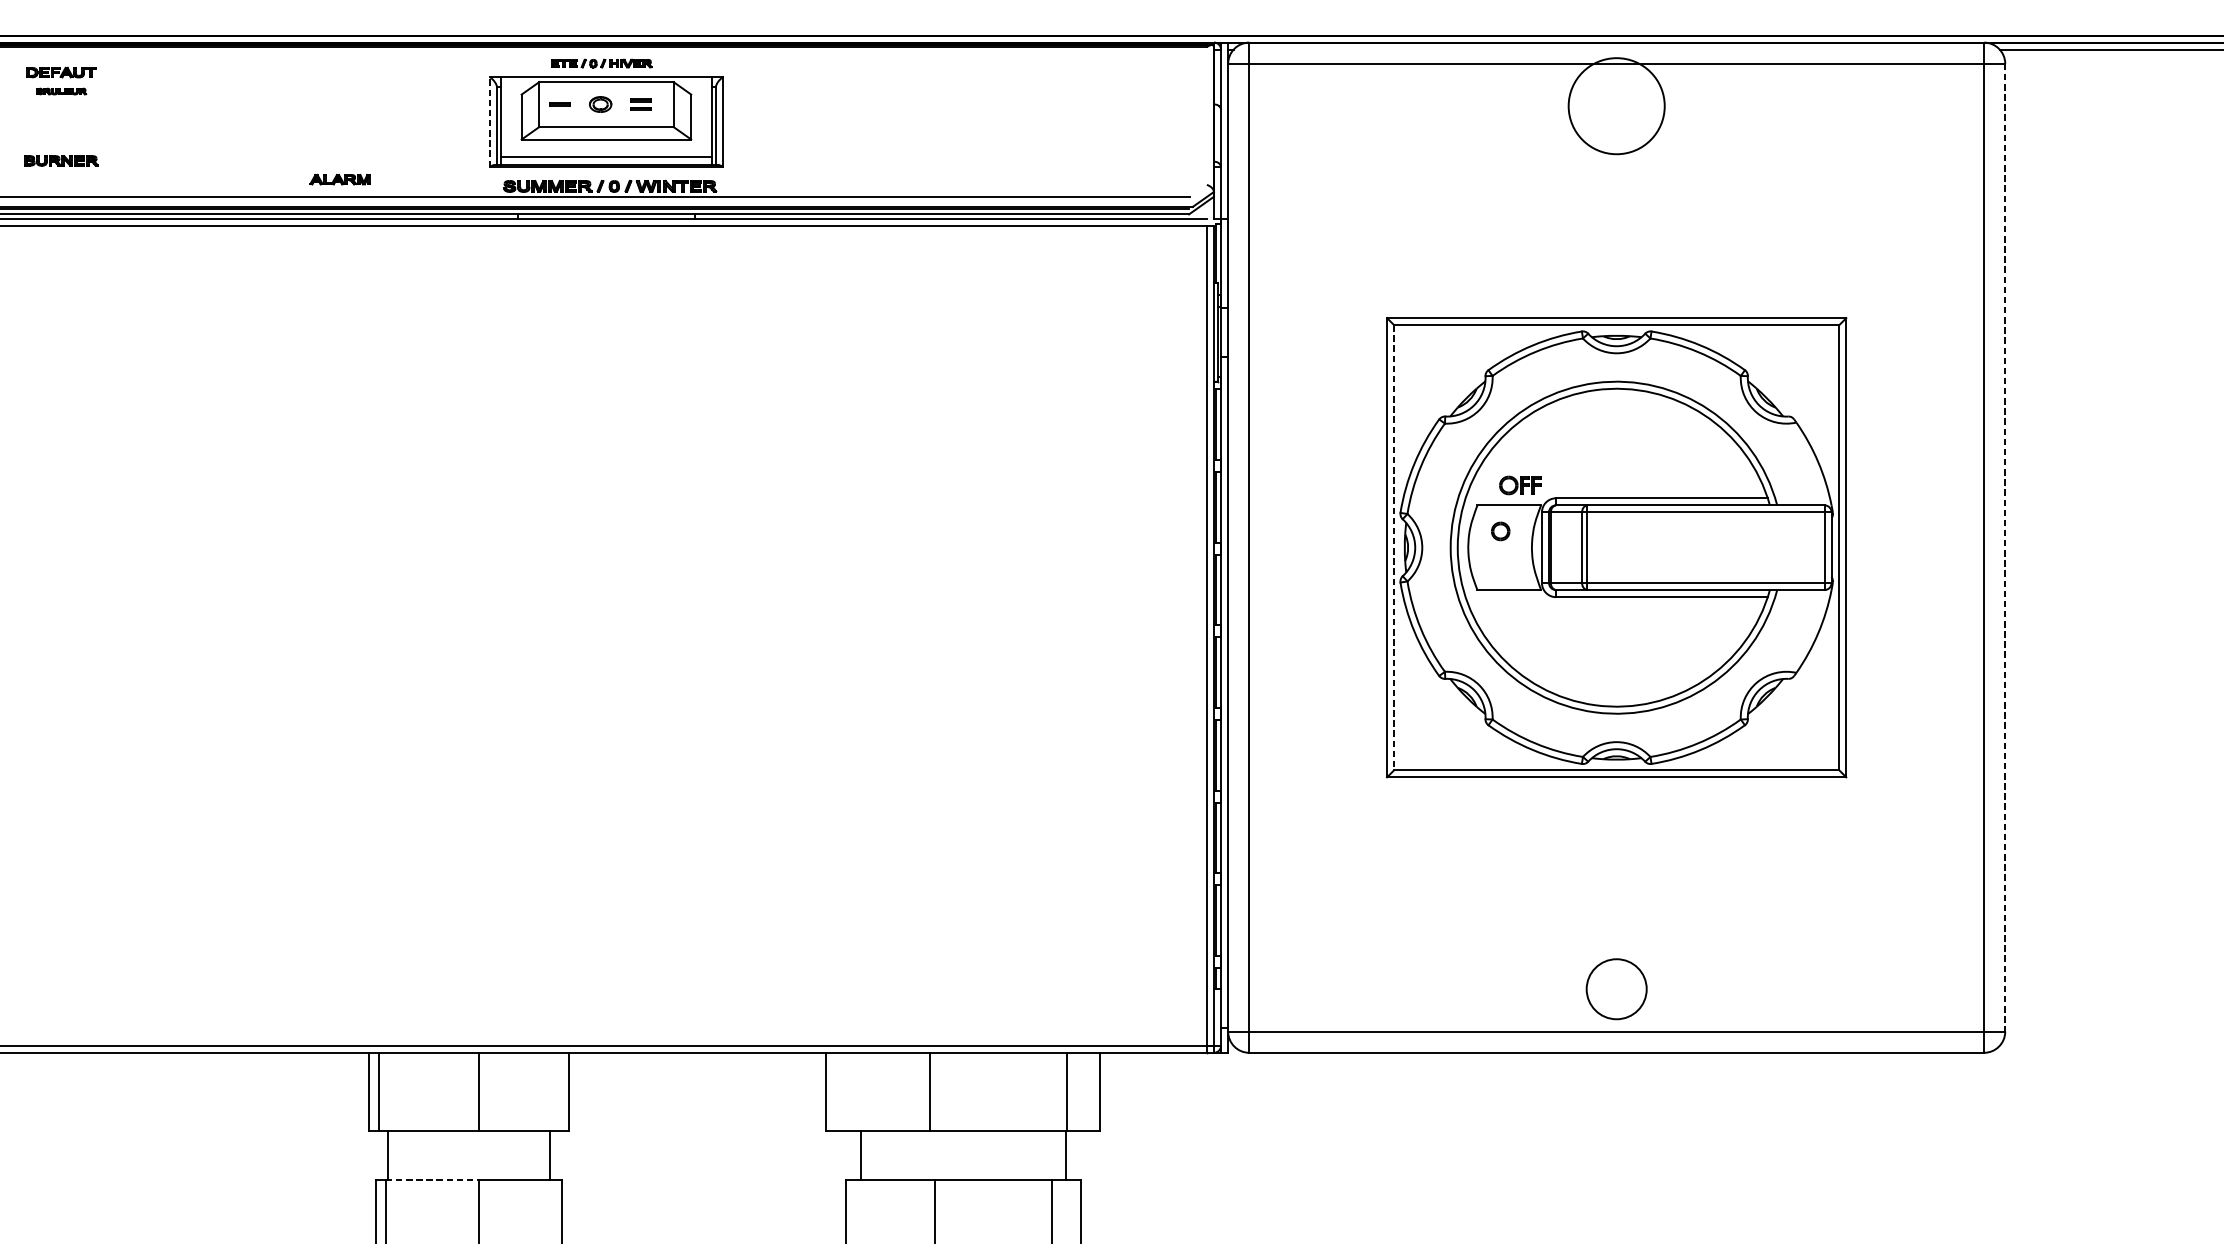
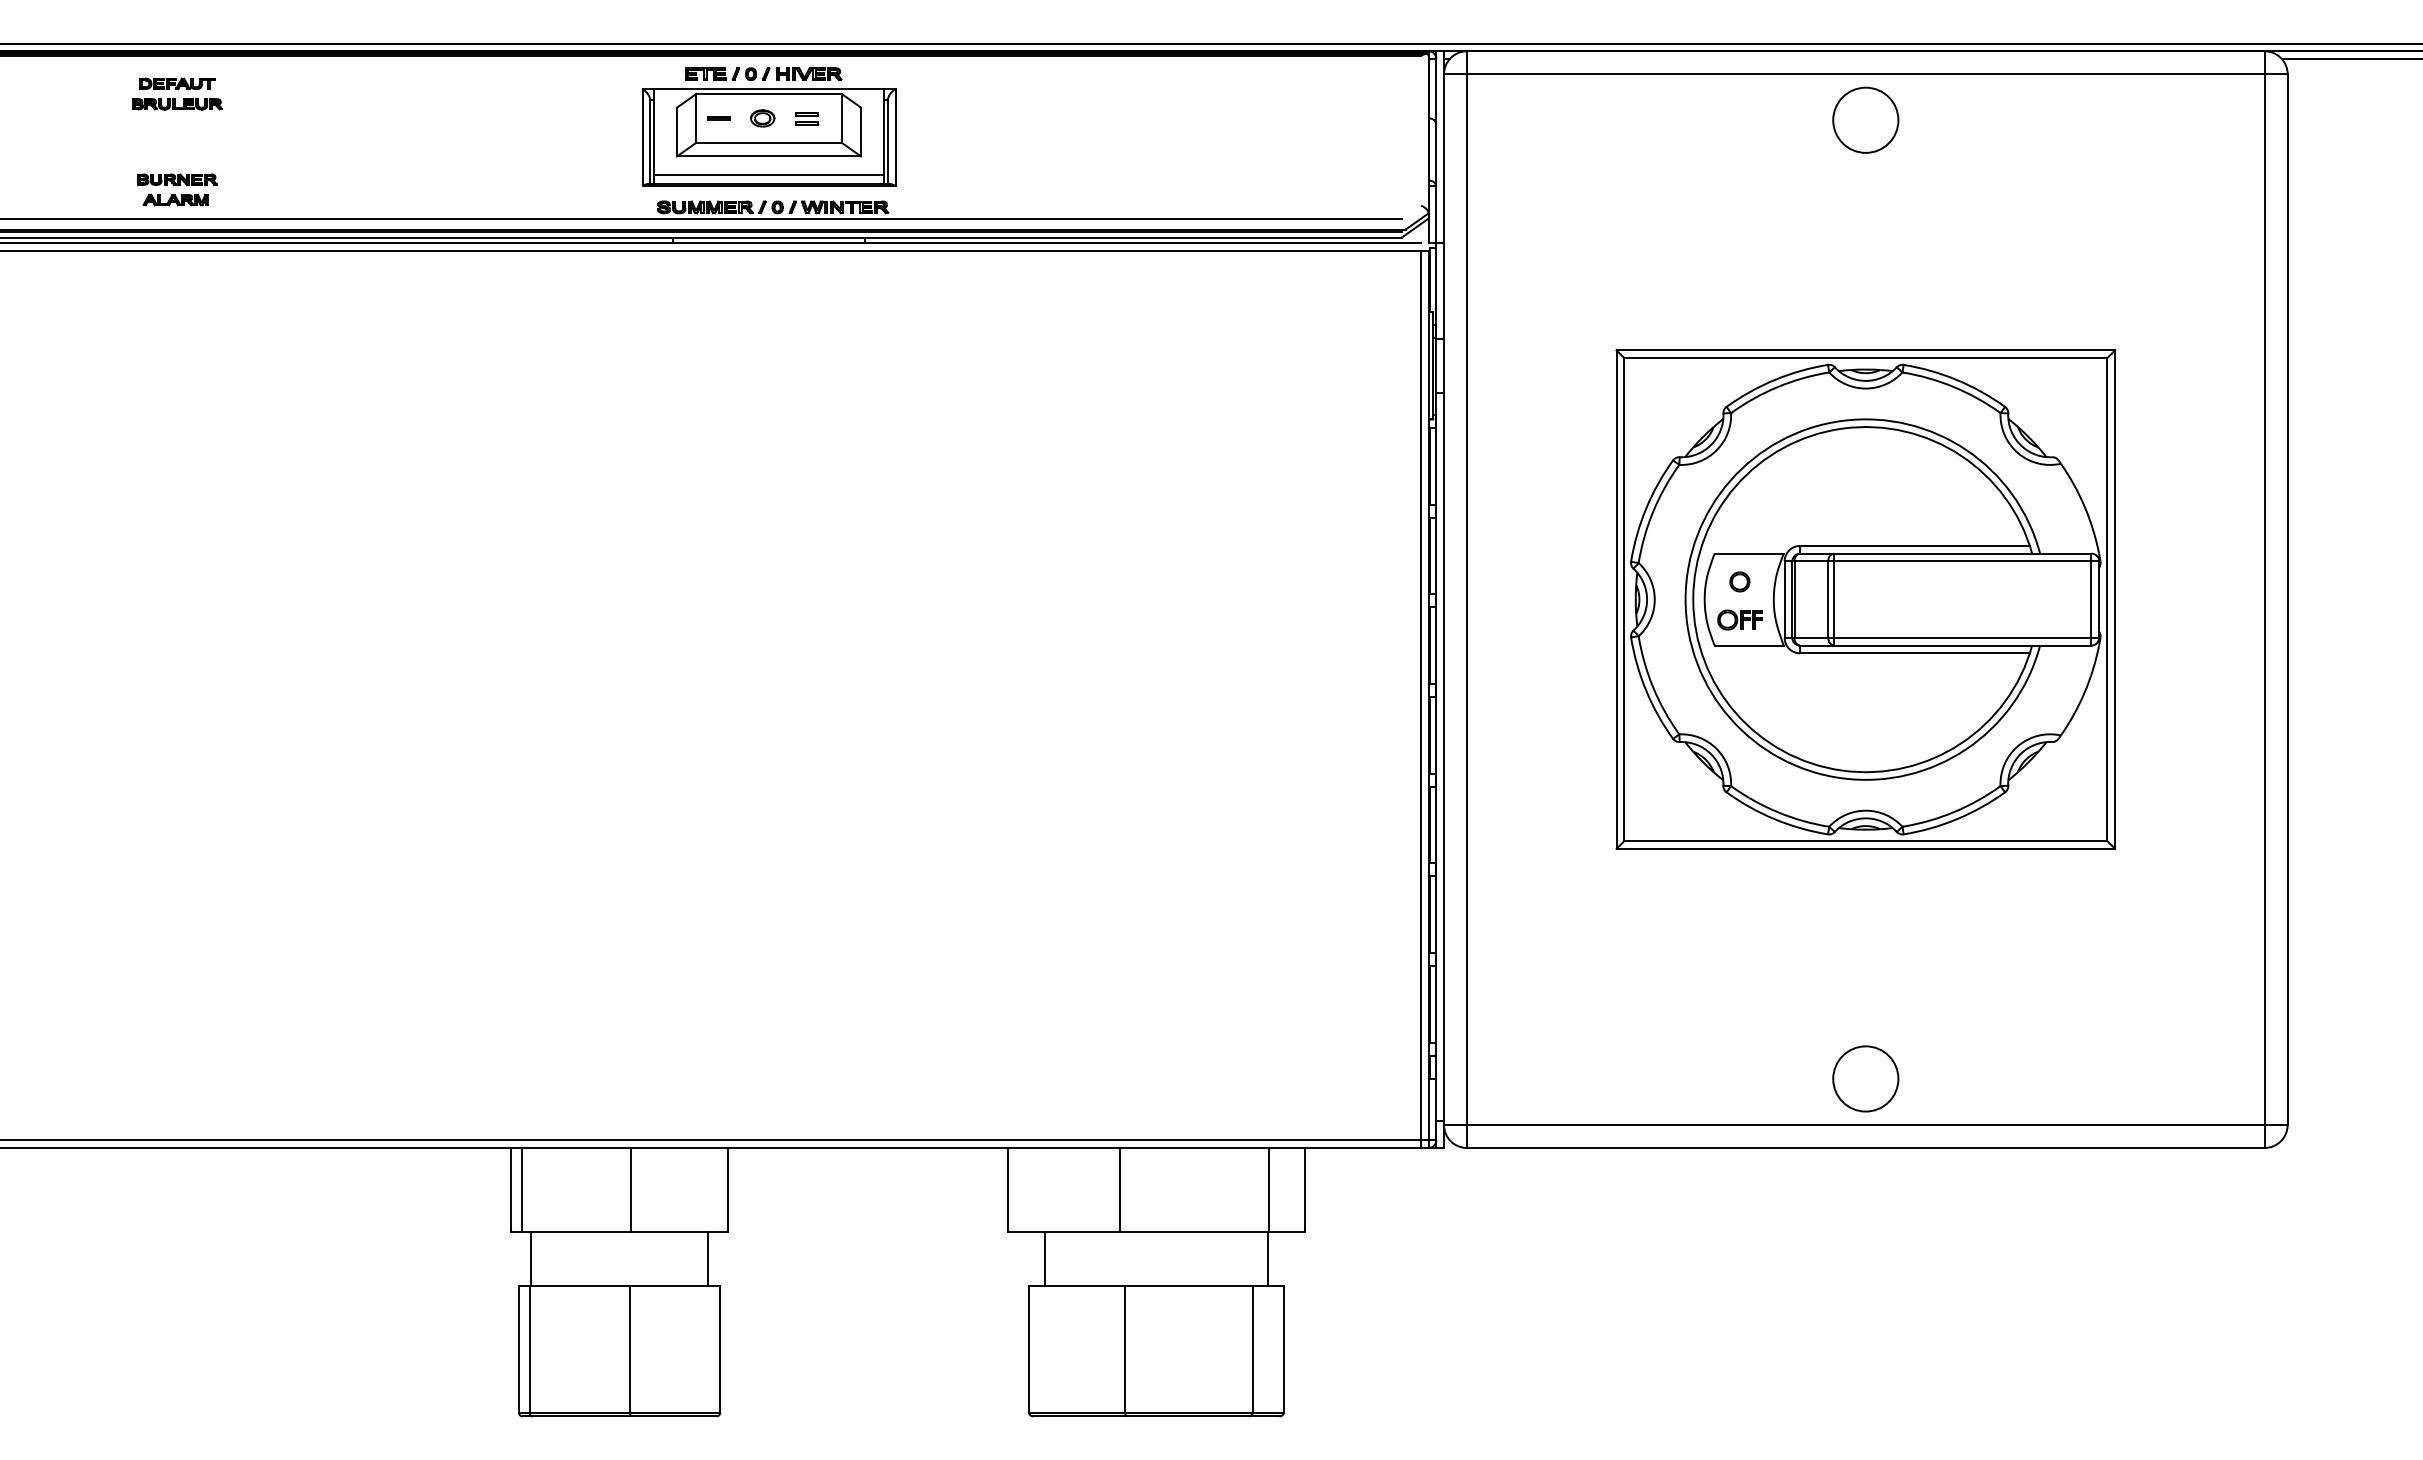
part: (601, 63) -> (763, 73), size x1.43
part: (61, 91) -> (177, 104), size x1.67
circle: (1616, 105) -> (1865, 119), size x0.62
line: (489, 122) -> (642, 137), dashed -> solid
part: (339, 179) -> (175, 199), moved
part: (1519, 484) -> (1739, 619), moved
line: (1394, 547) -> (1624, 599), dashed -> solid
line: (2005, 548) -> (2287, 600), dashed -> solid
line: (432, 1180) -> (580, 1286), dashed -> solid

